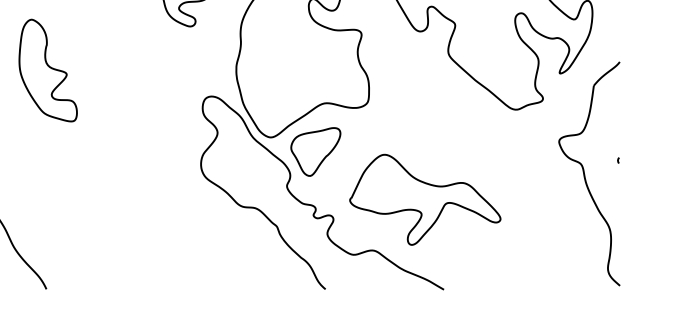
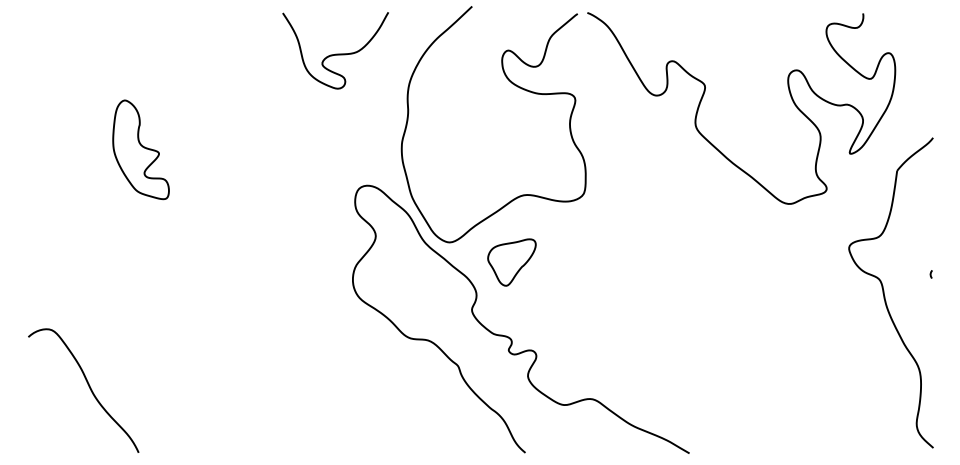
part: (47, 70) -> (140, 149), size x0.7
part: (315, 151) -> (511, 262), size x0.7
part: (425, 199) -> (663, 328), removed

